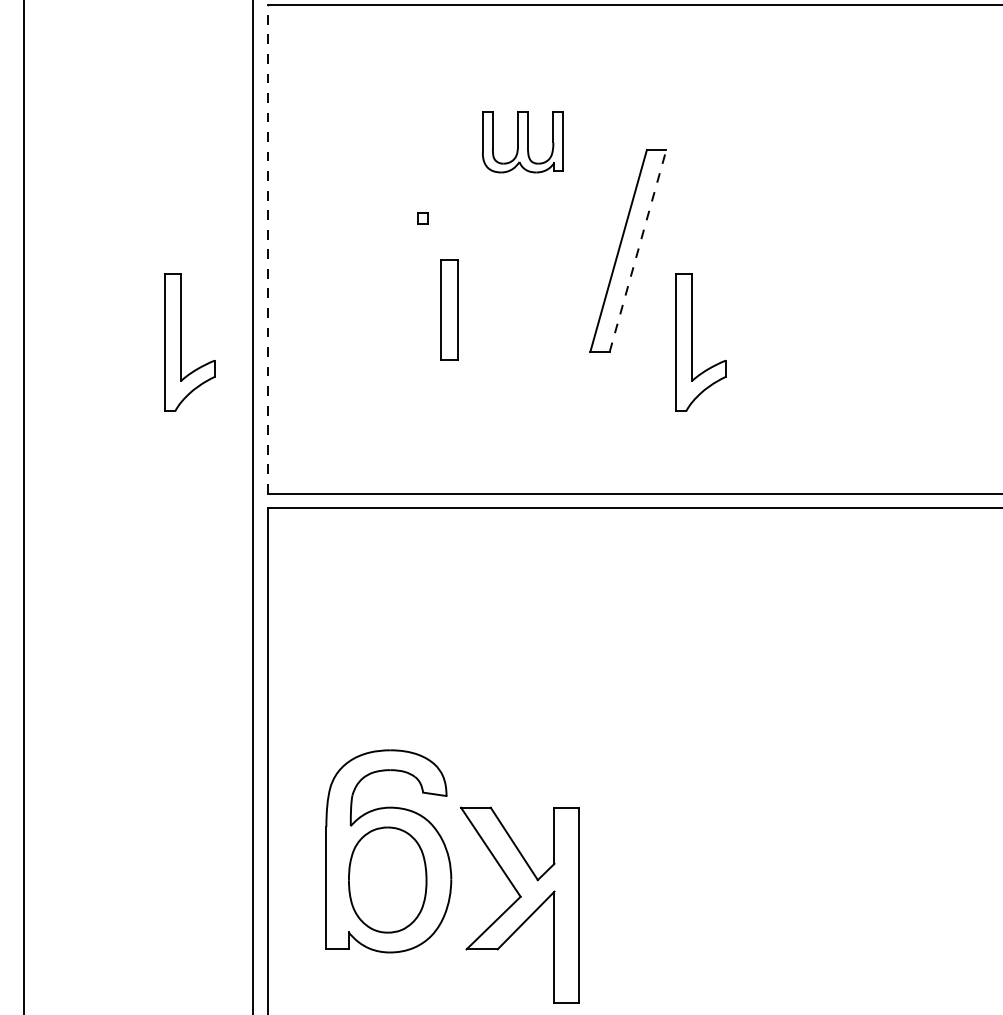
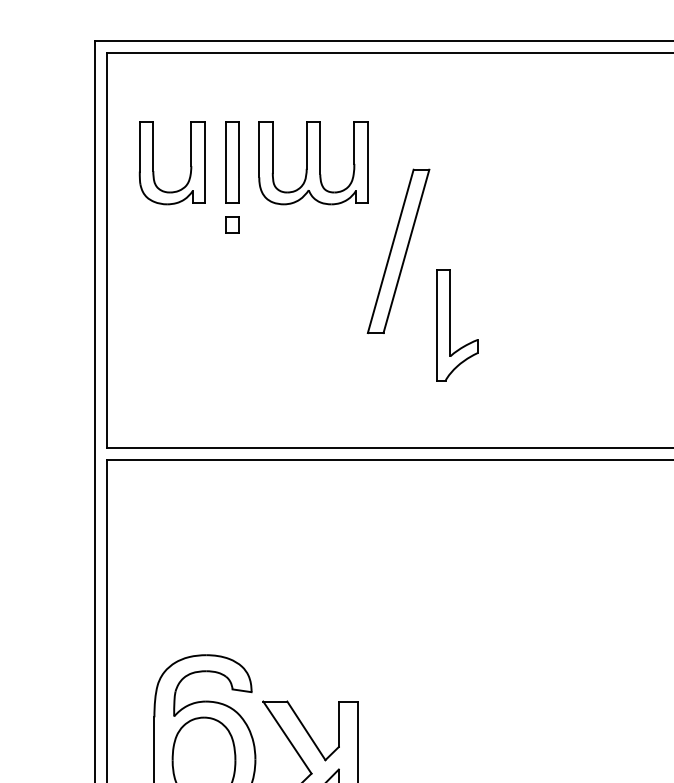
part: (325, 141) -> (153, 162), added
part: (522, 141) -> (313, 162), size x1.67
part: (422, 218) -> (232, 225), size x1.67
line: (268, 248) -> (107, 249), dashed -> solid
line: (638, 251) -> (406, 251), dashed -> solid
part: (449, 309) -> (232, 162), moved
part: (181, 342) -> (37, 325), removed

